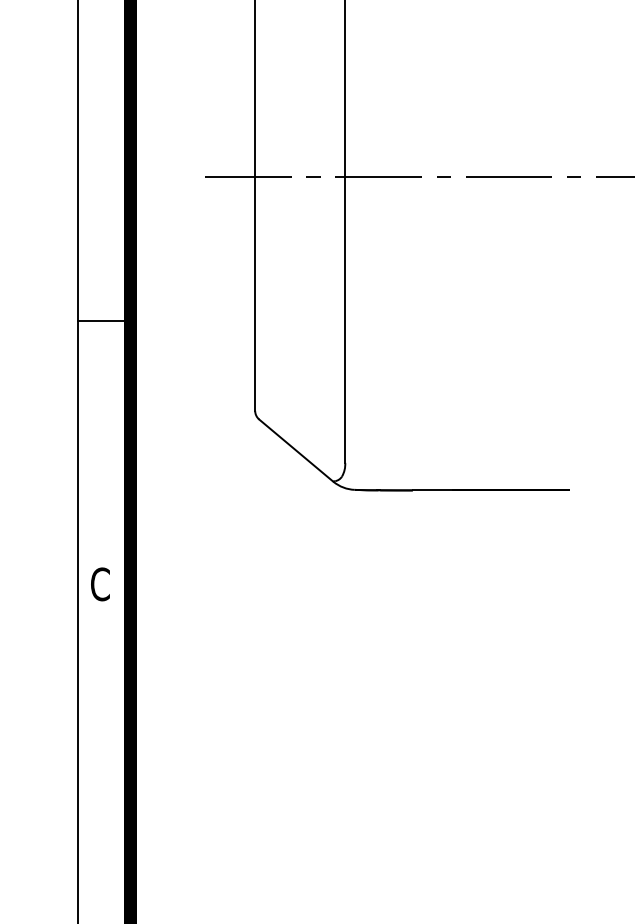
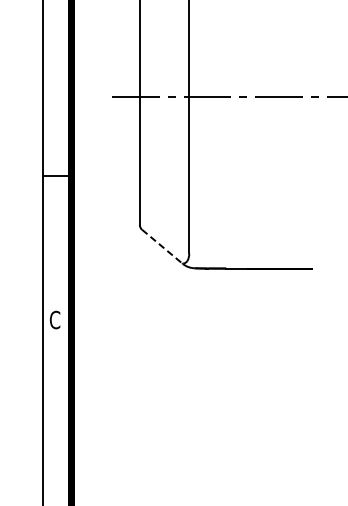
line: (296, 450) -> (162, 246), solid -> dashed

